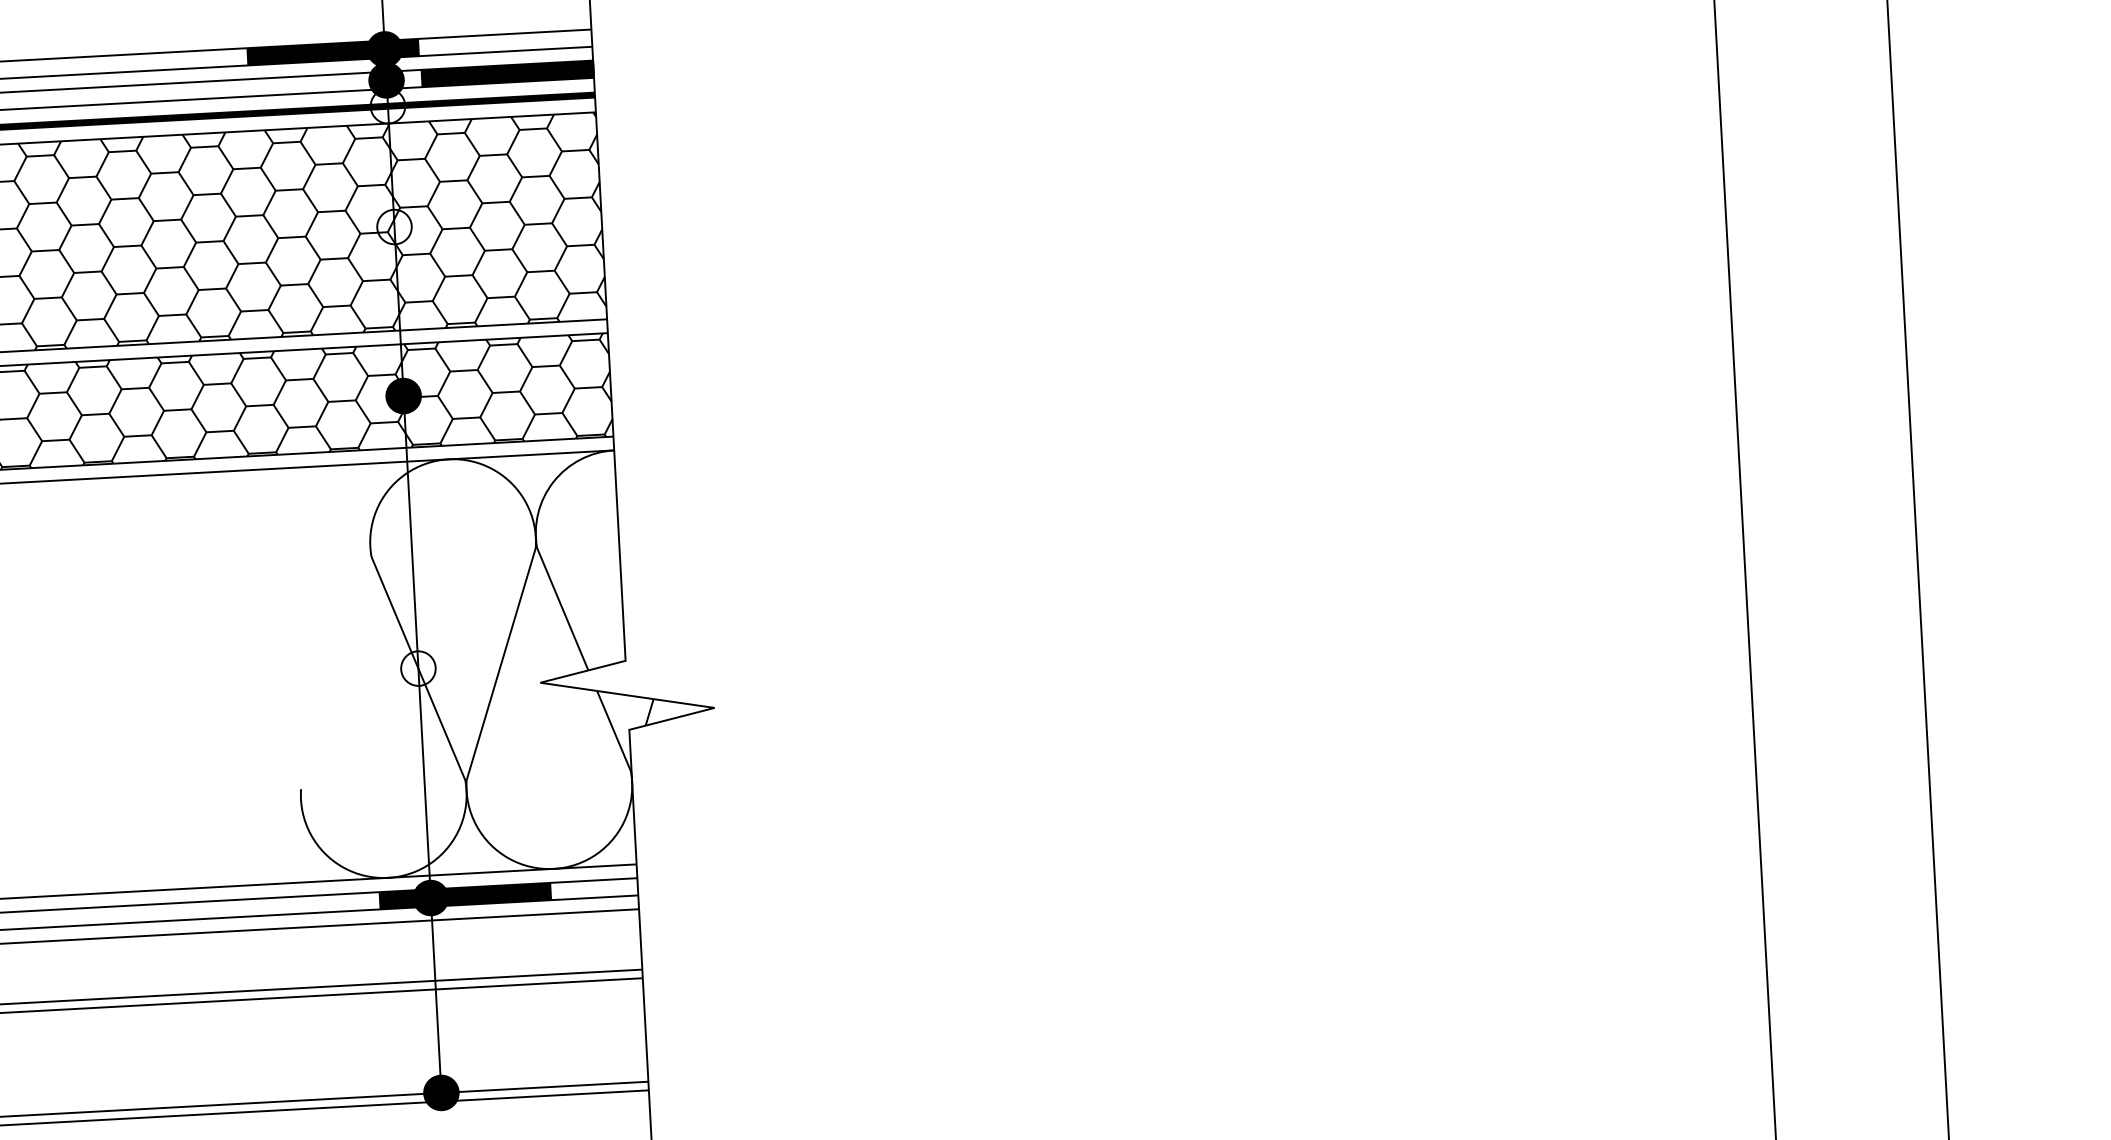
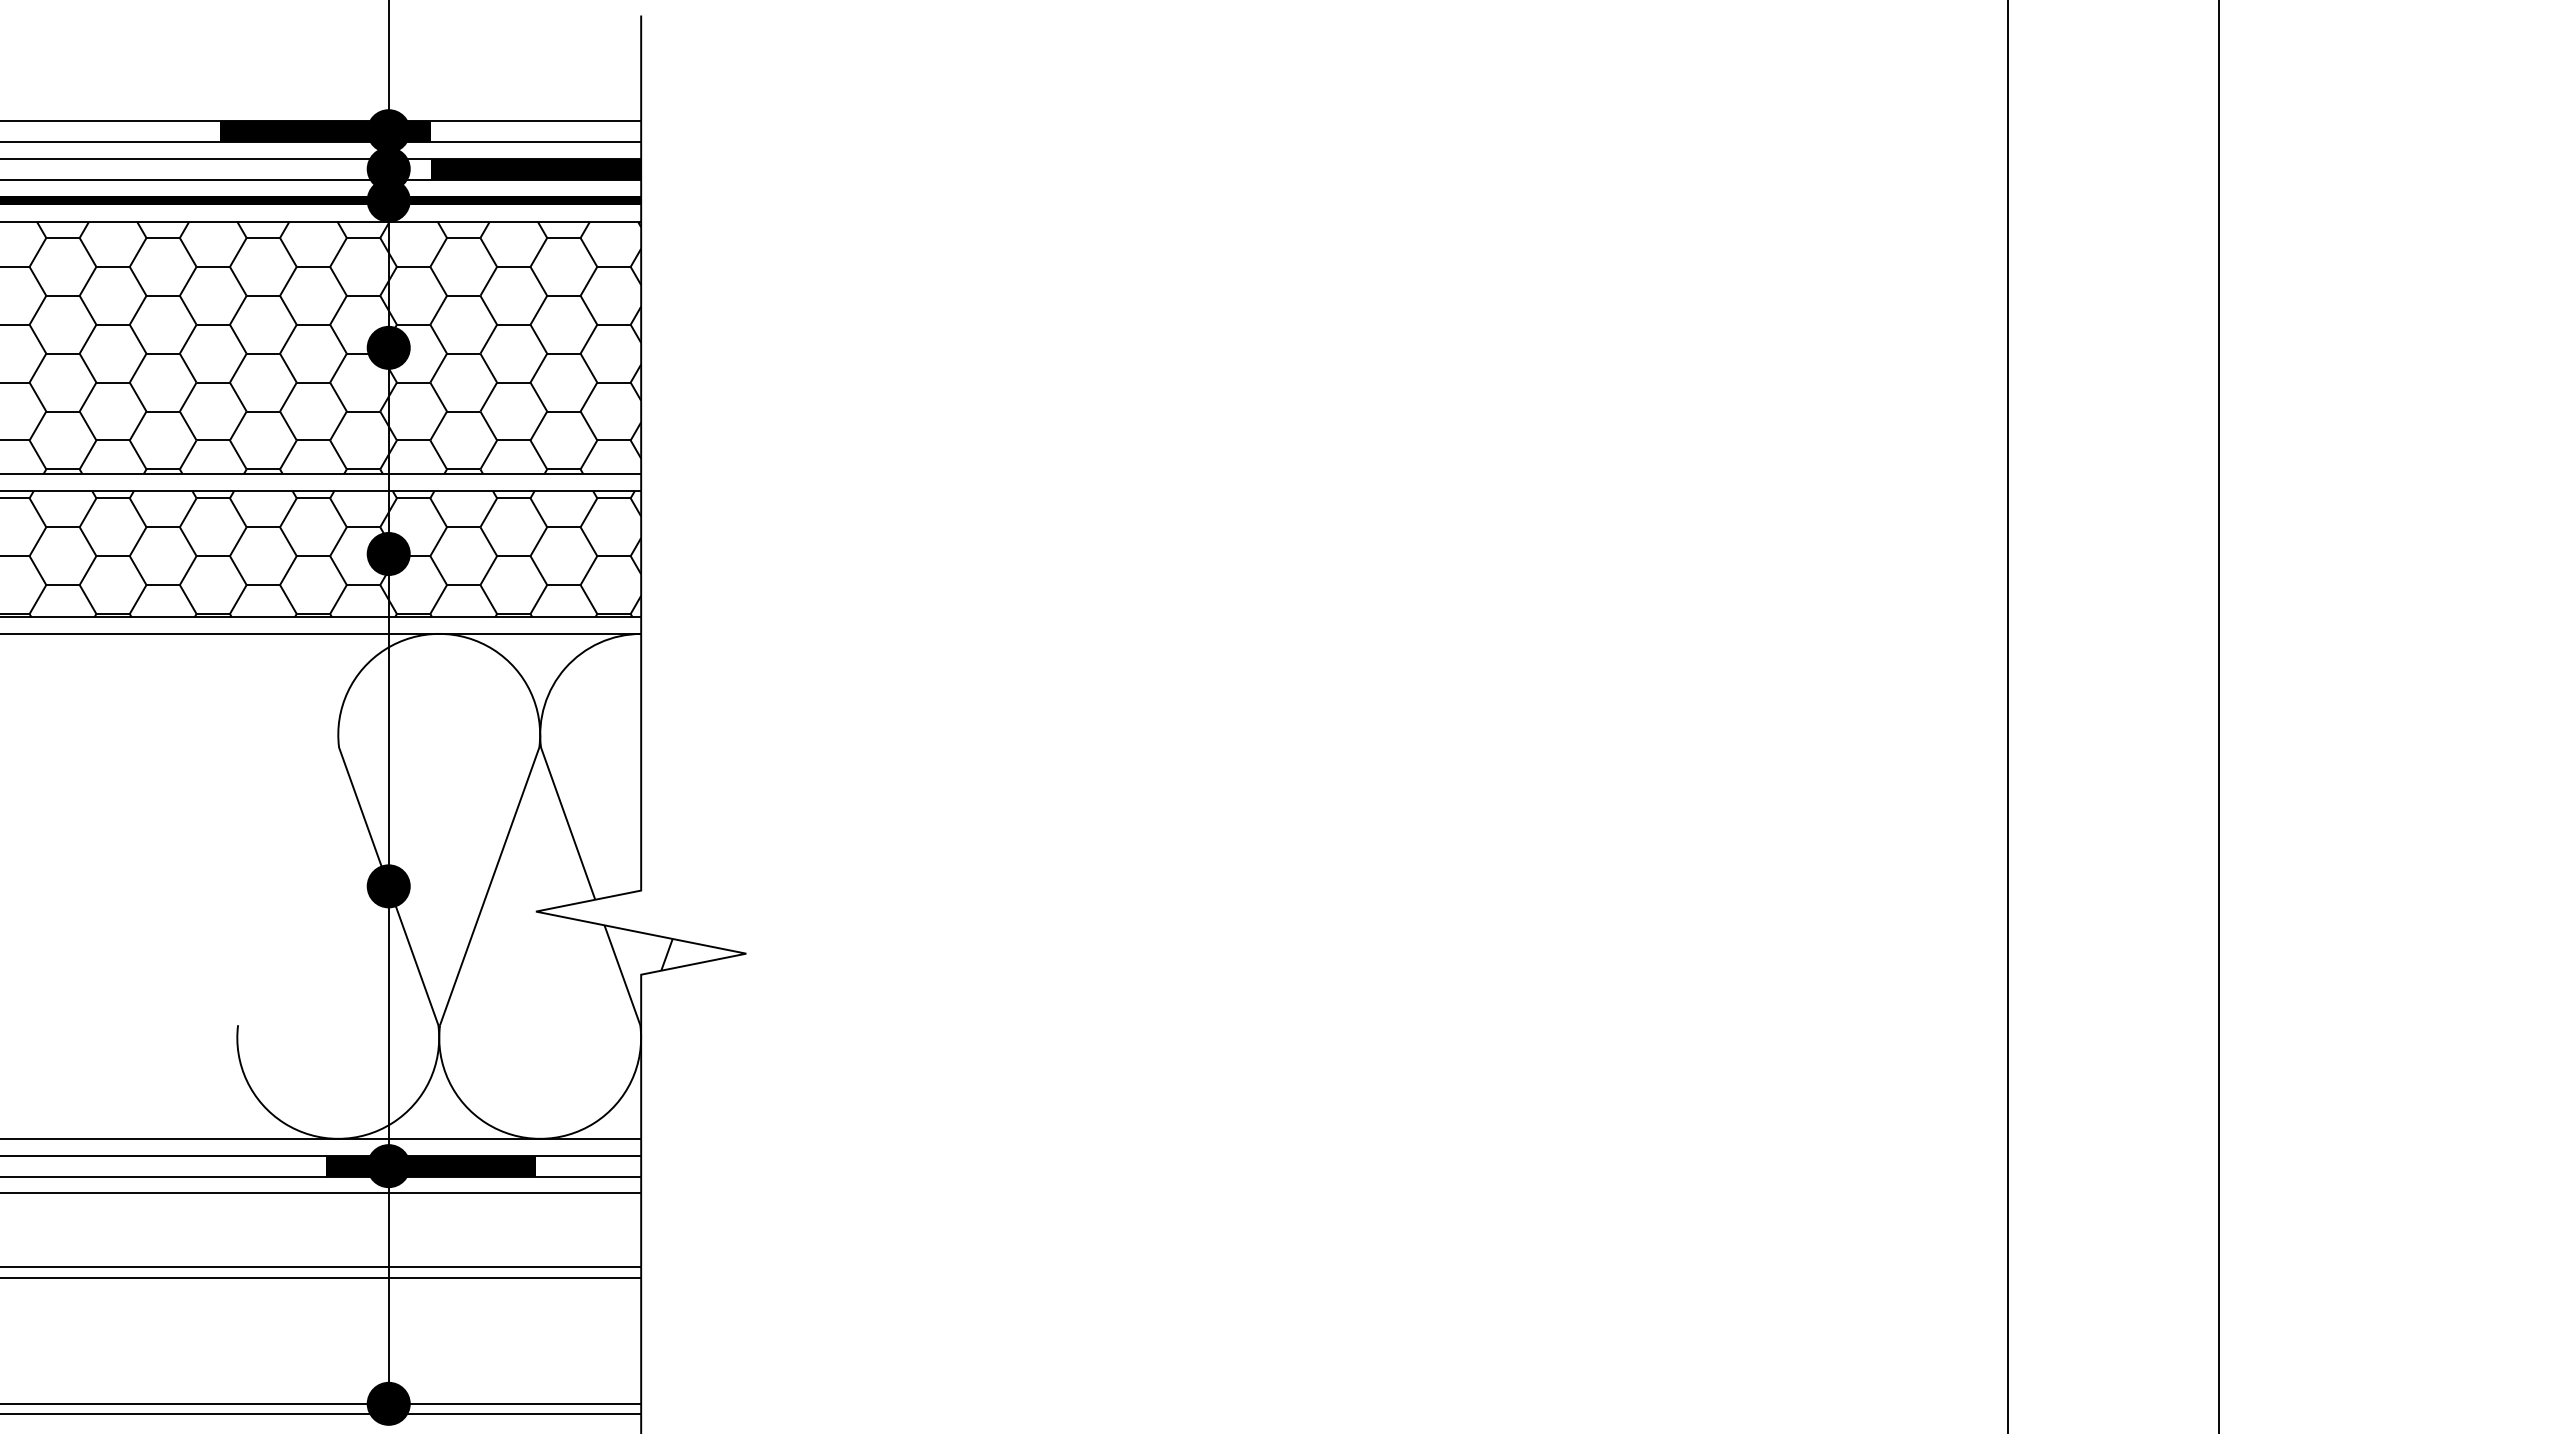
fill: (387, 106) -> (388, 200), added
fill: (394, 226) -> (388, 347), added
fill: (418, 668) -> (388, 886), added

